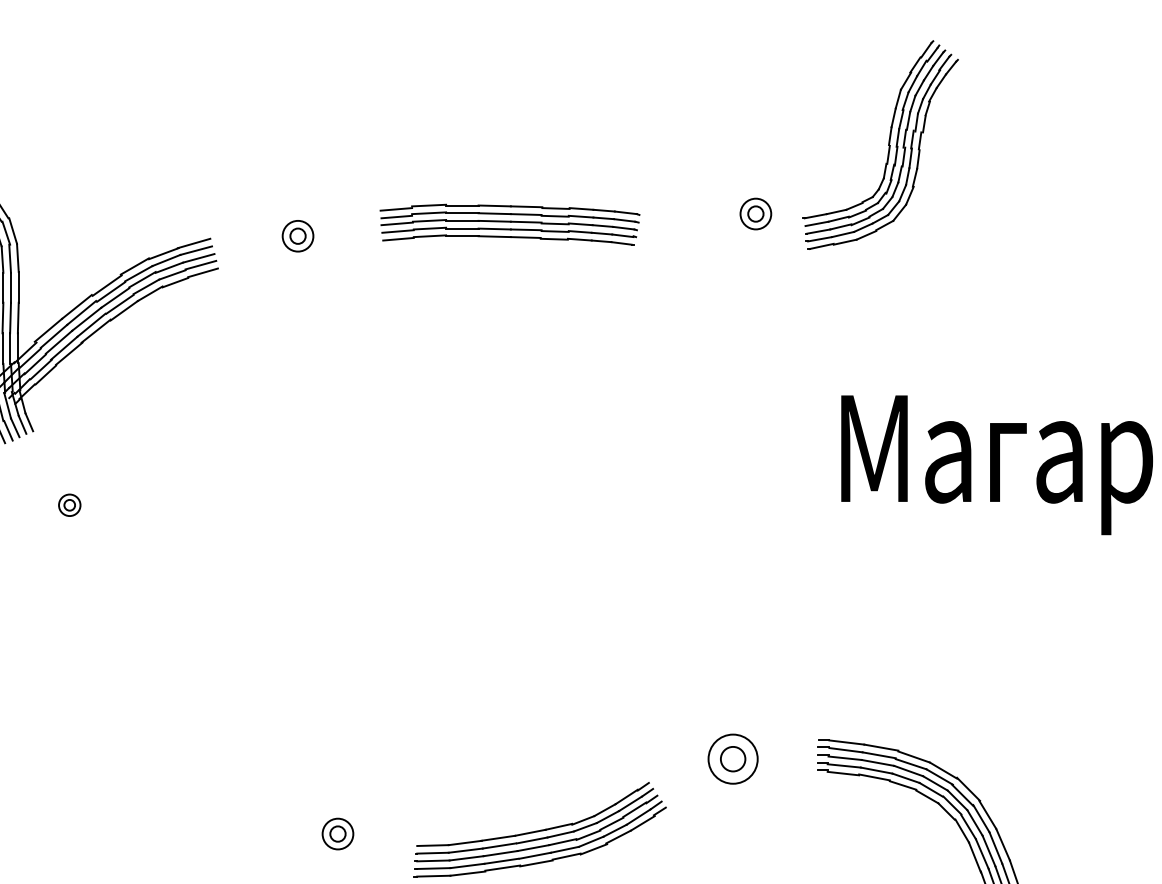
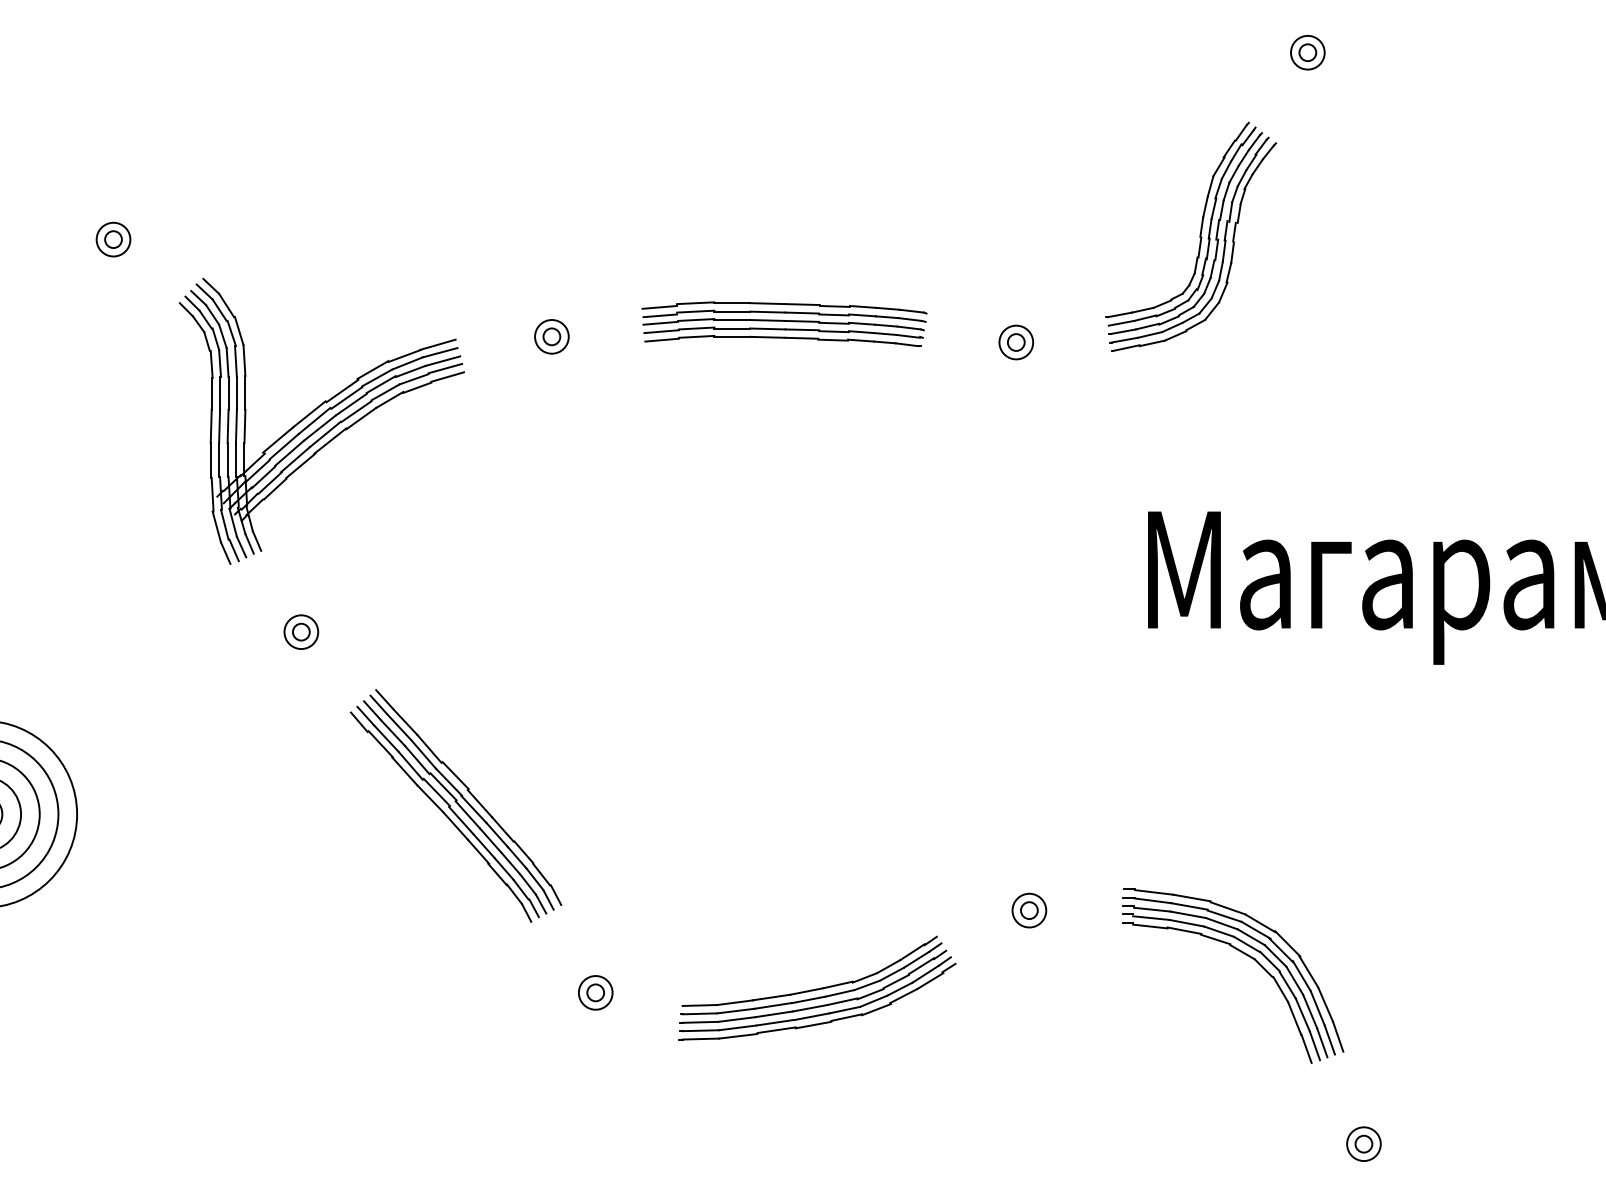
part: (756, 214) -> (1016, 342), moved
part: (69, 504) -> (301, 631), size x1.43
part: (210, 663) -> (455, 805), added
part: (733, 758) -> (1029, 910), size x0.62

